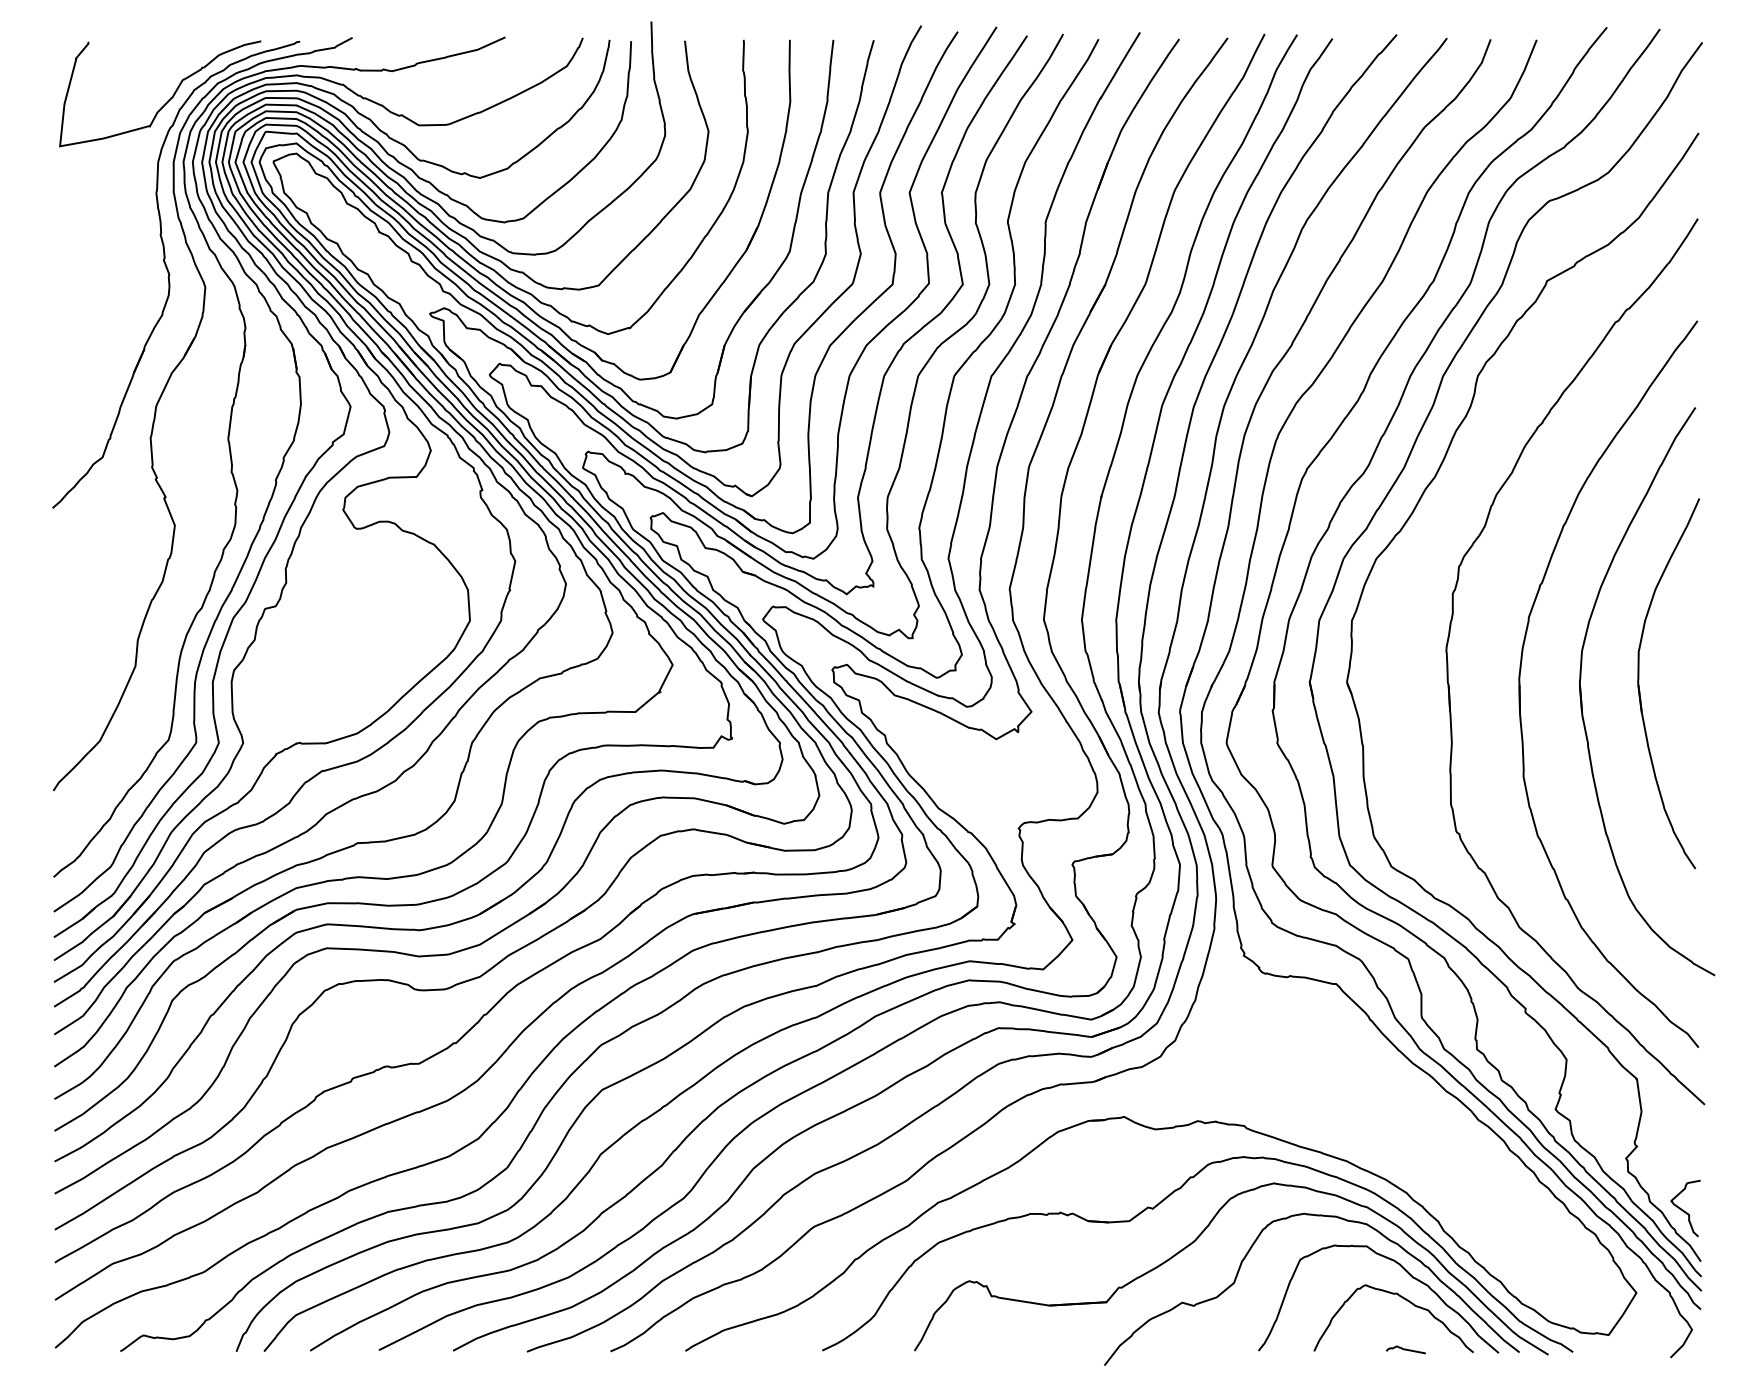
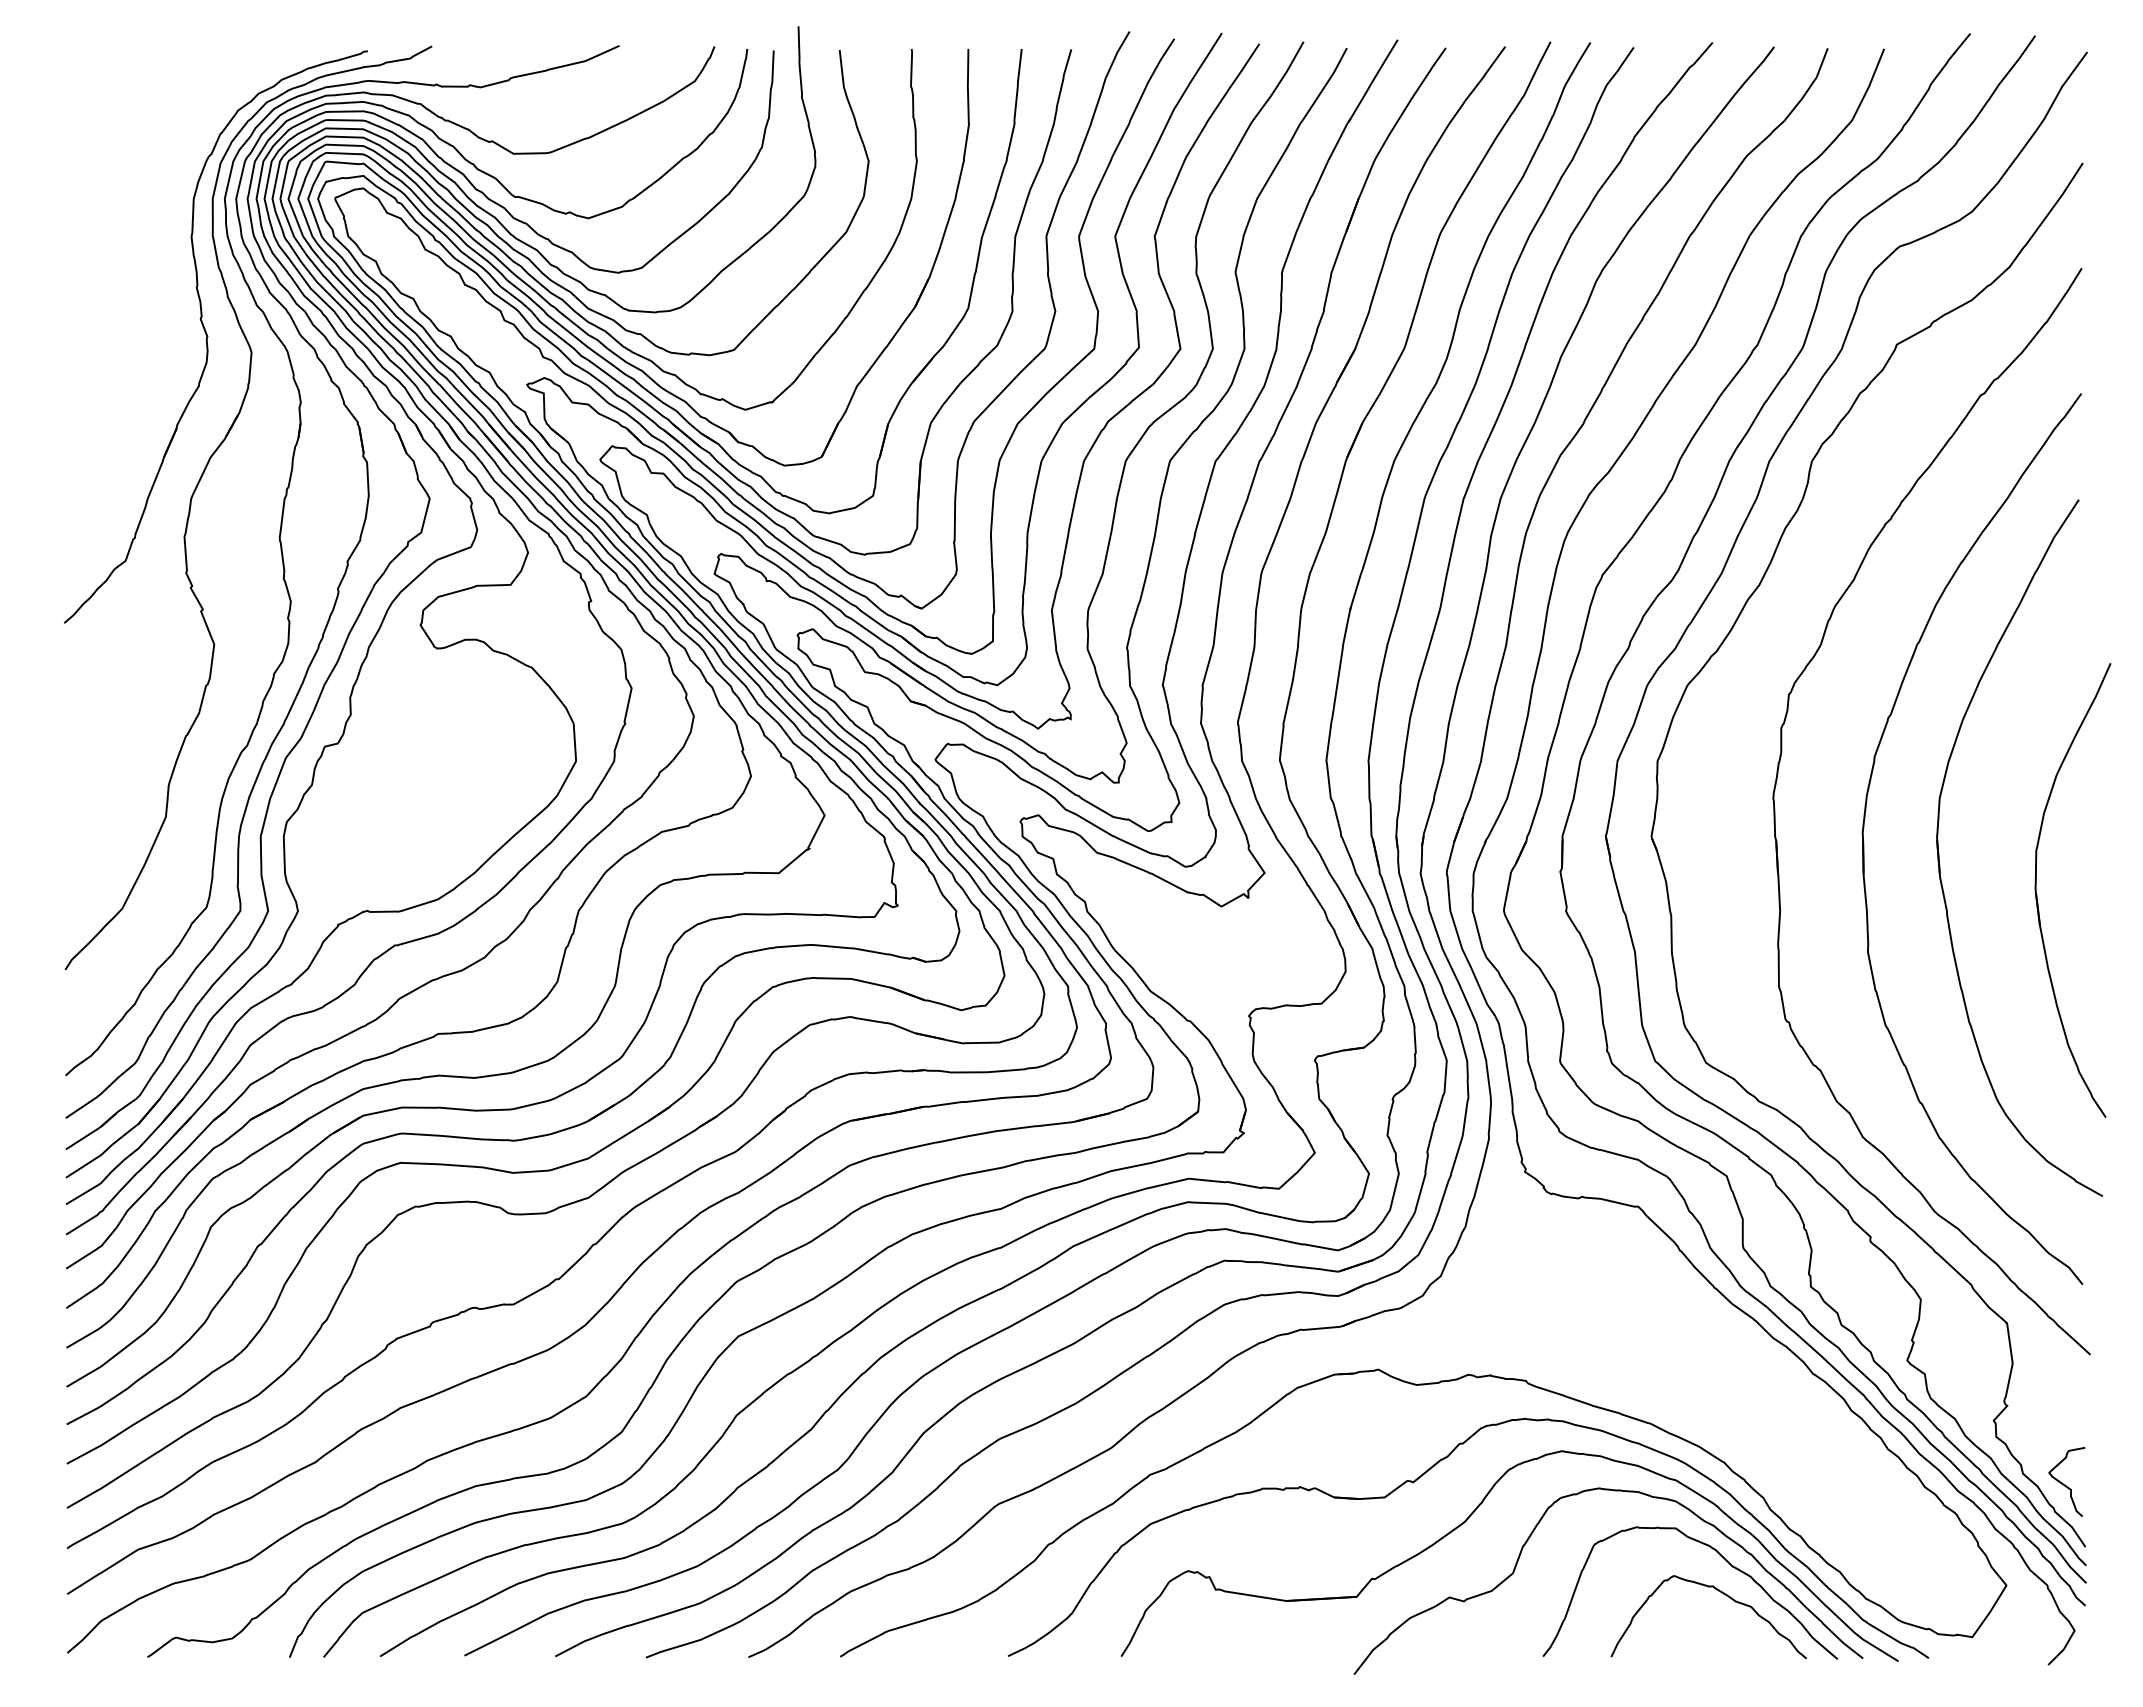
curve: (167, 100) -> (205, 123), removed
part: (1639, 687) -> (2037, 894), moved
curve: (1405, 1350) -> (1723, 1655), removed

